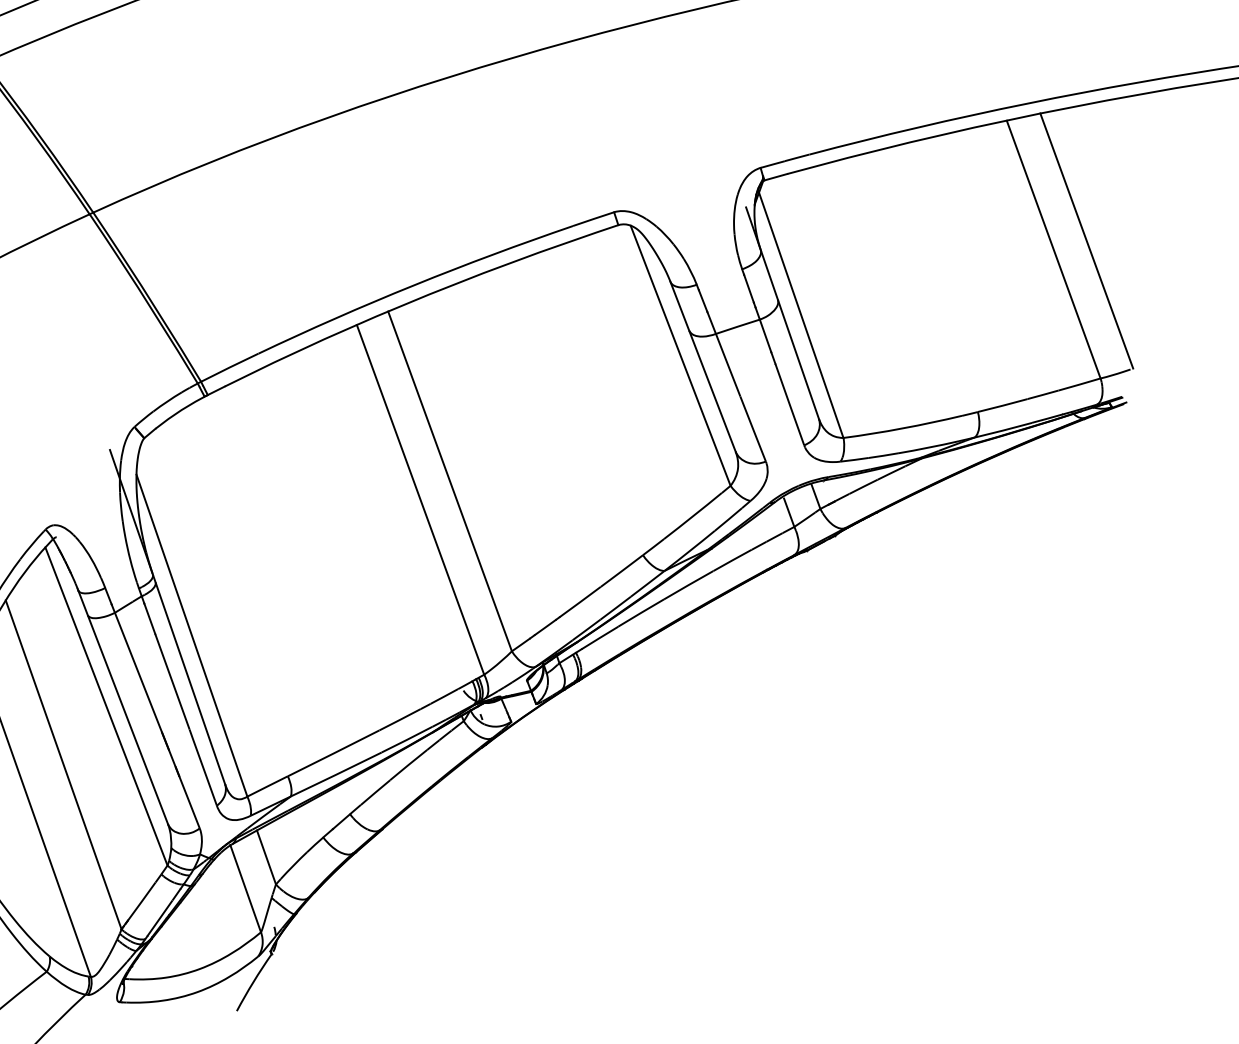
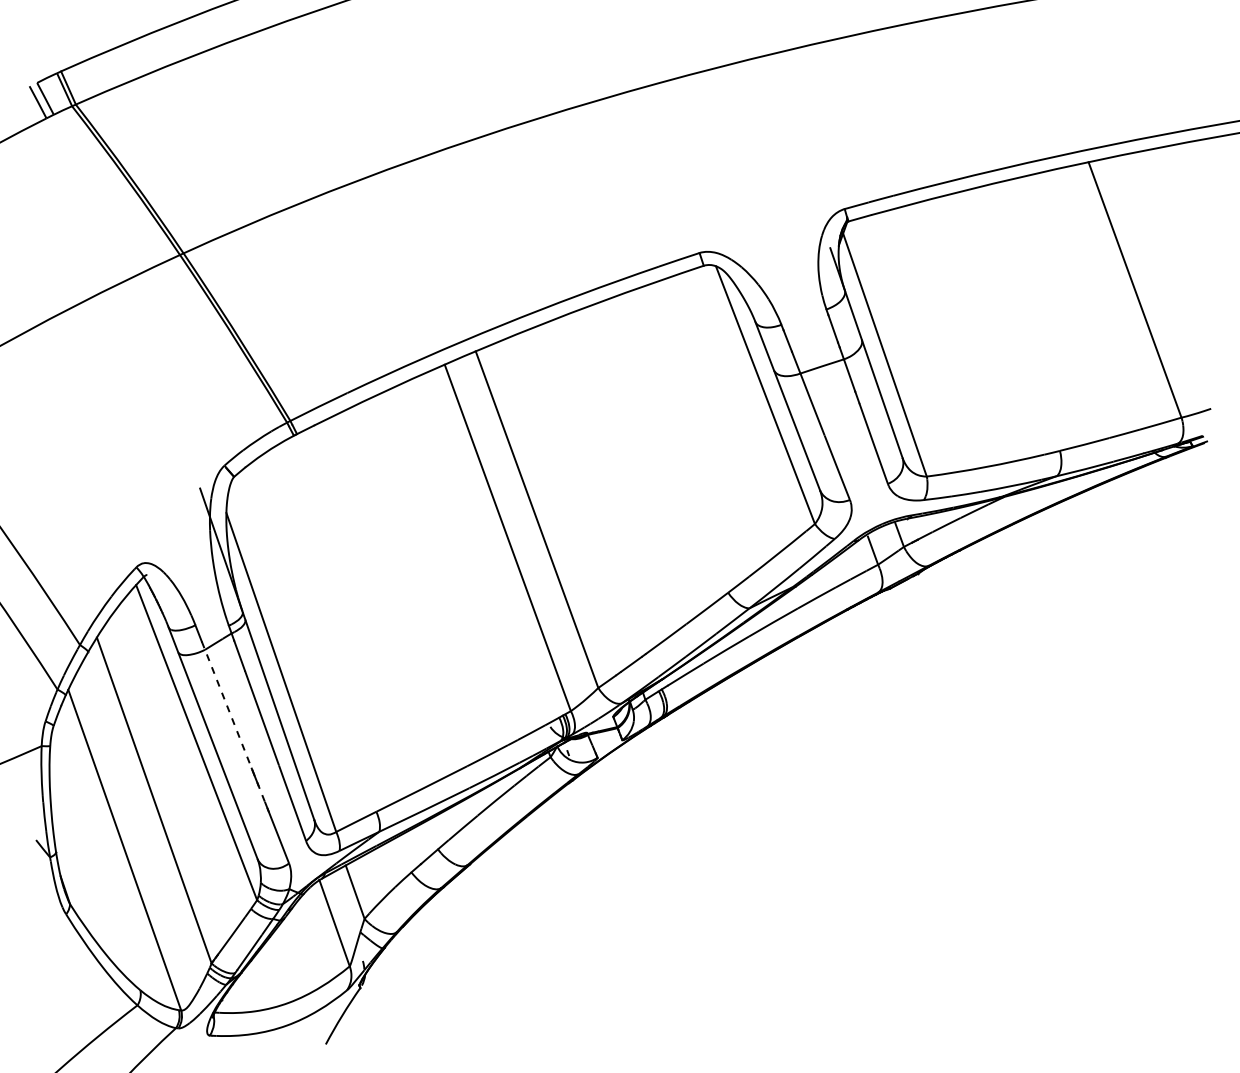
line: (1086, 241) -> (1167, 281), removed
line: (145, 690) -> (235, 726), solid -> dashed

